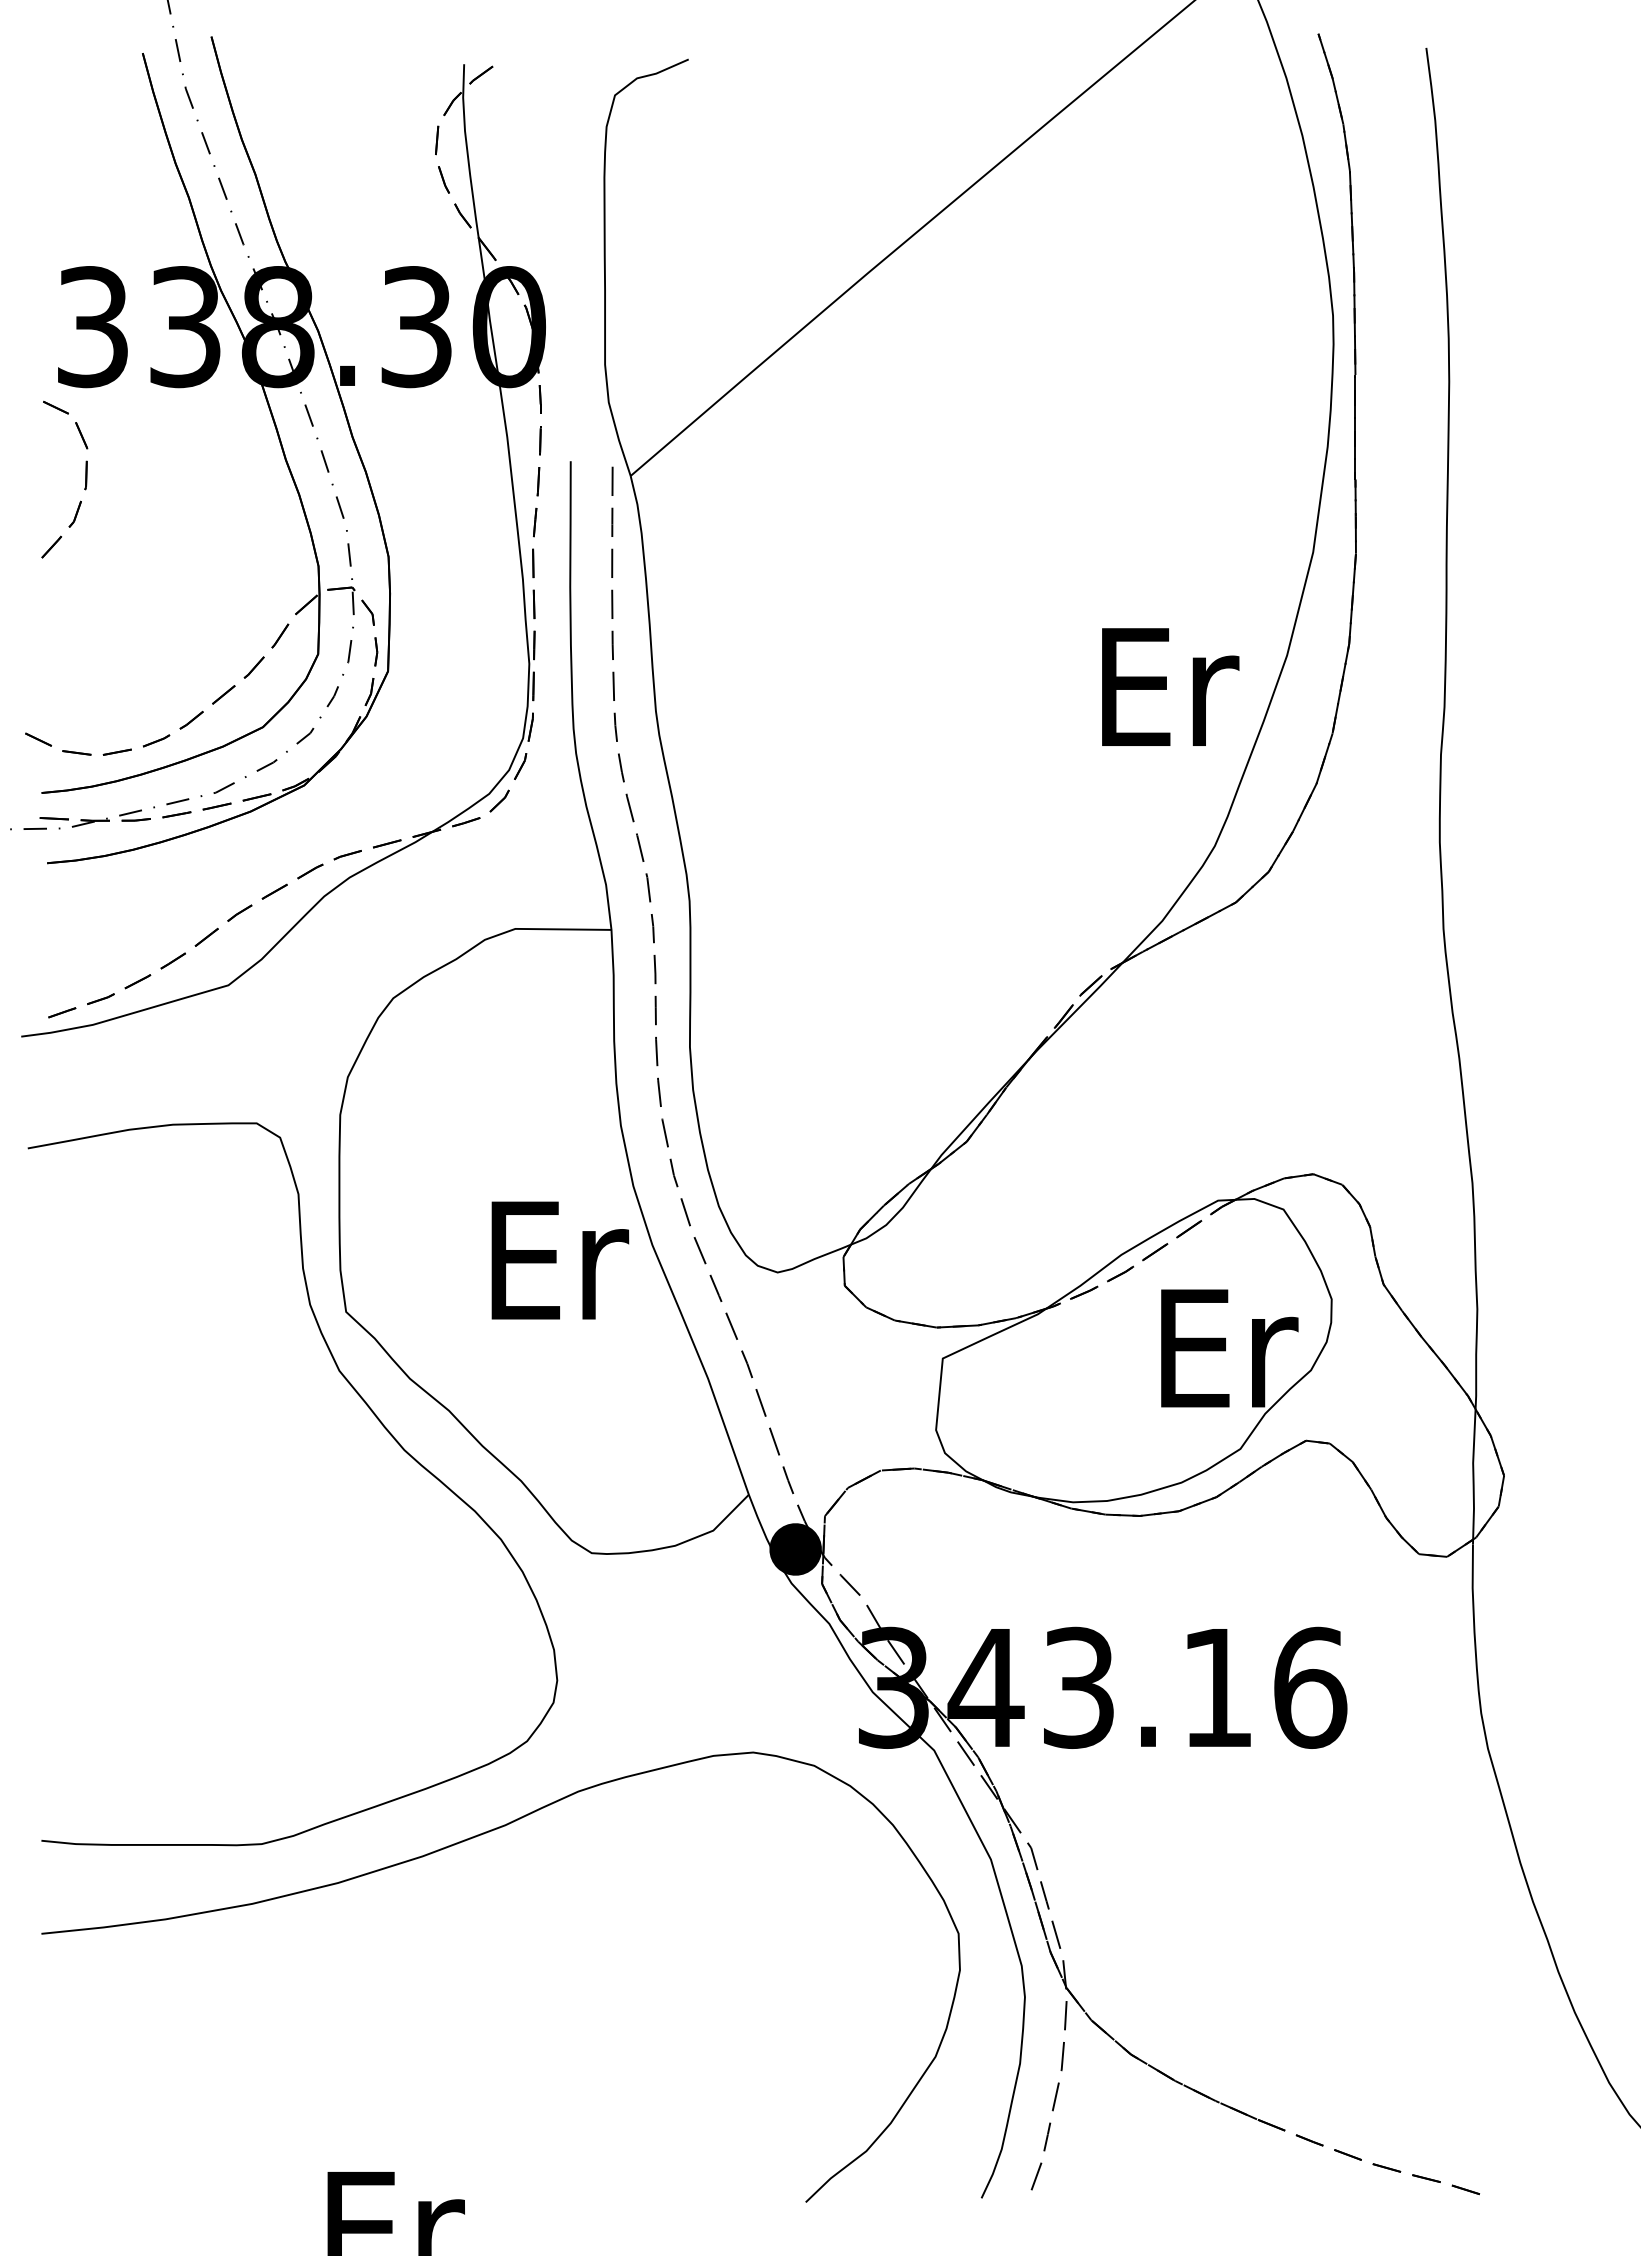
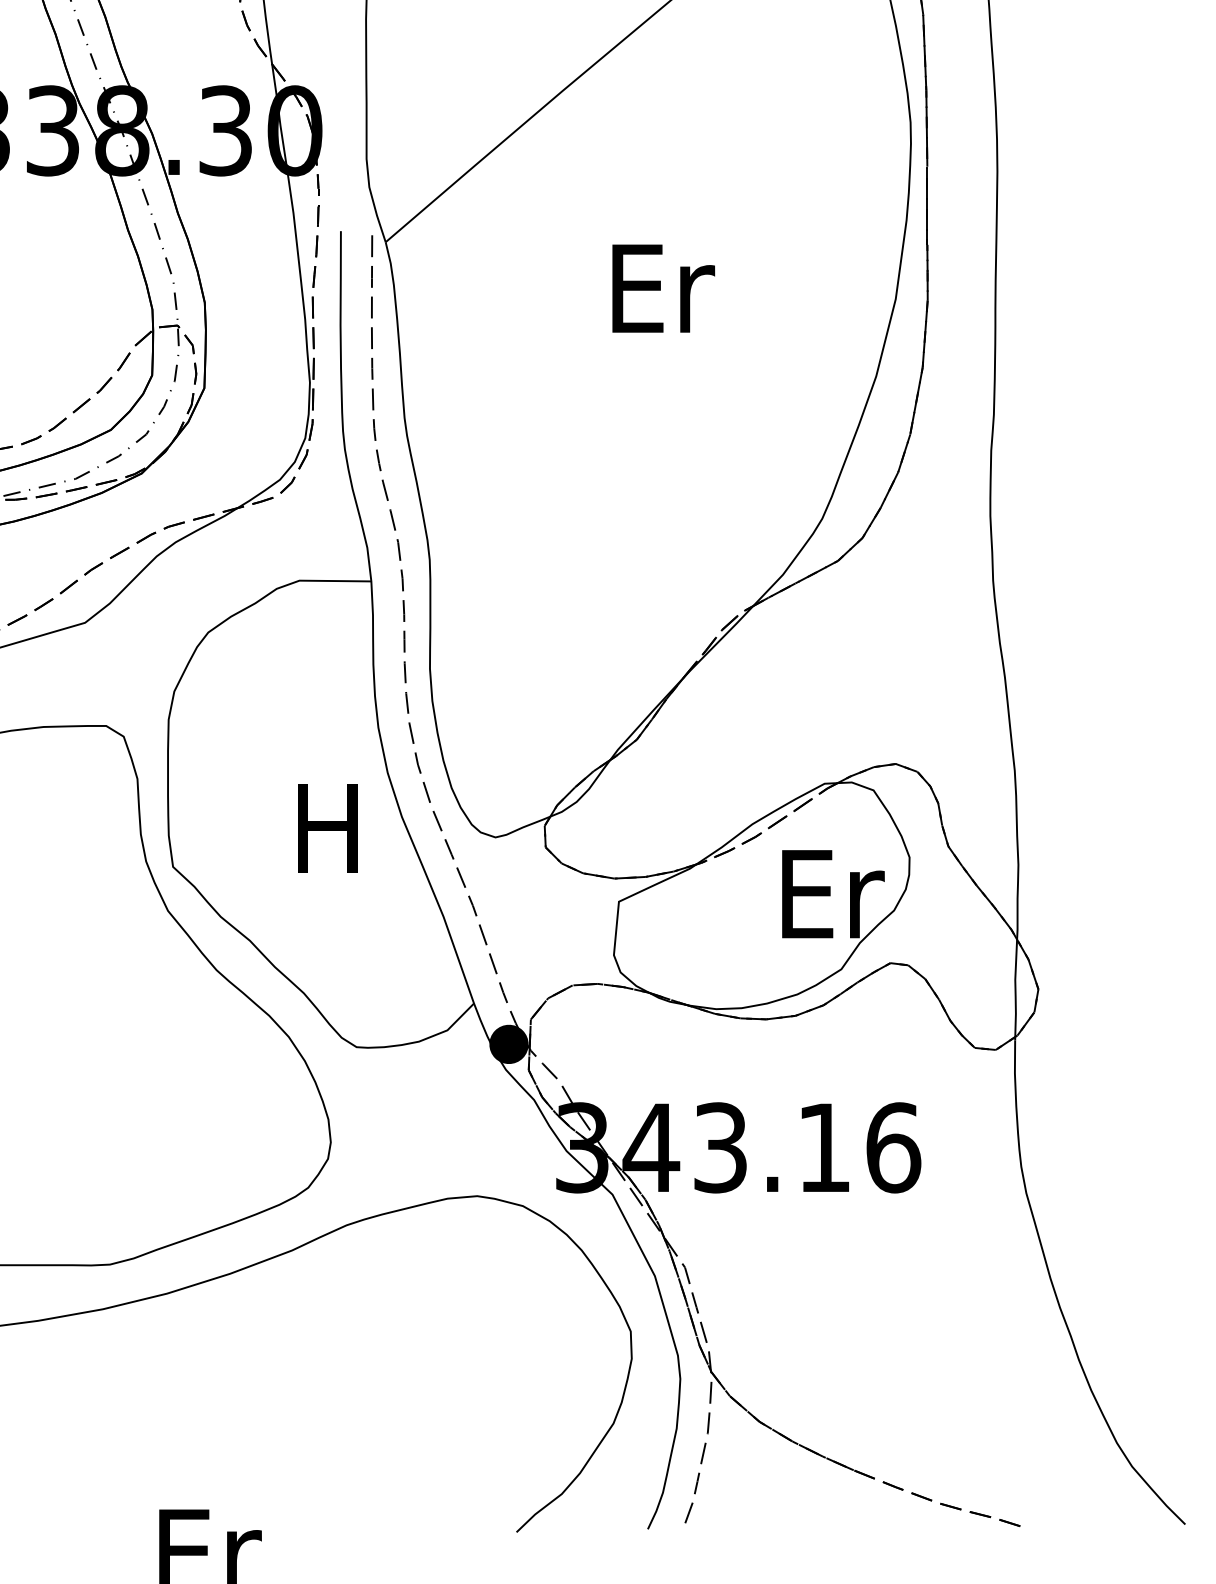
text: (1170, 686) -> (663, 288), moved
text: (560, 1260) -> (333, 828), Er -> H

